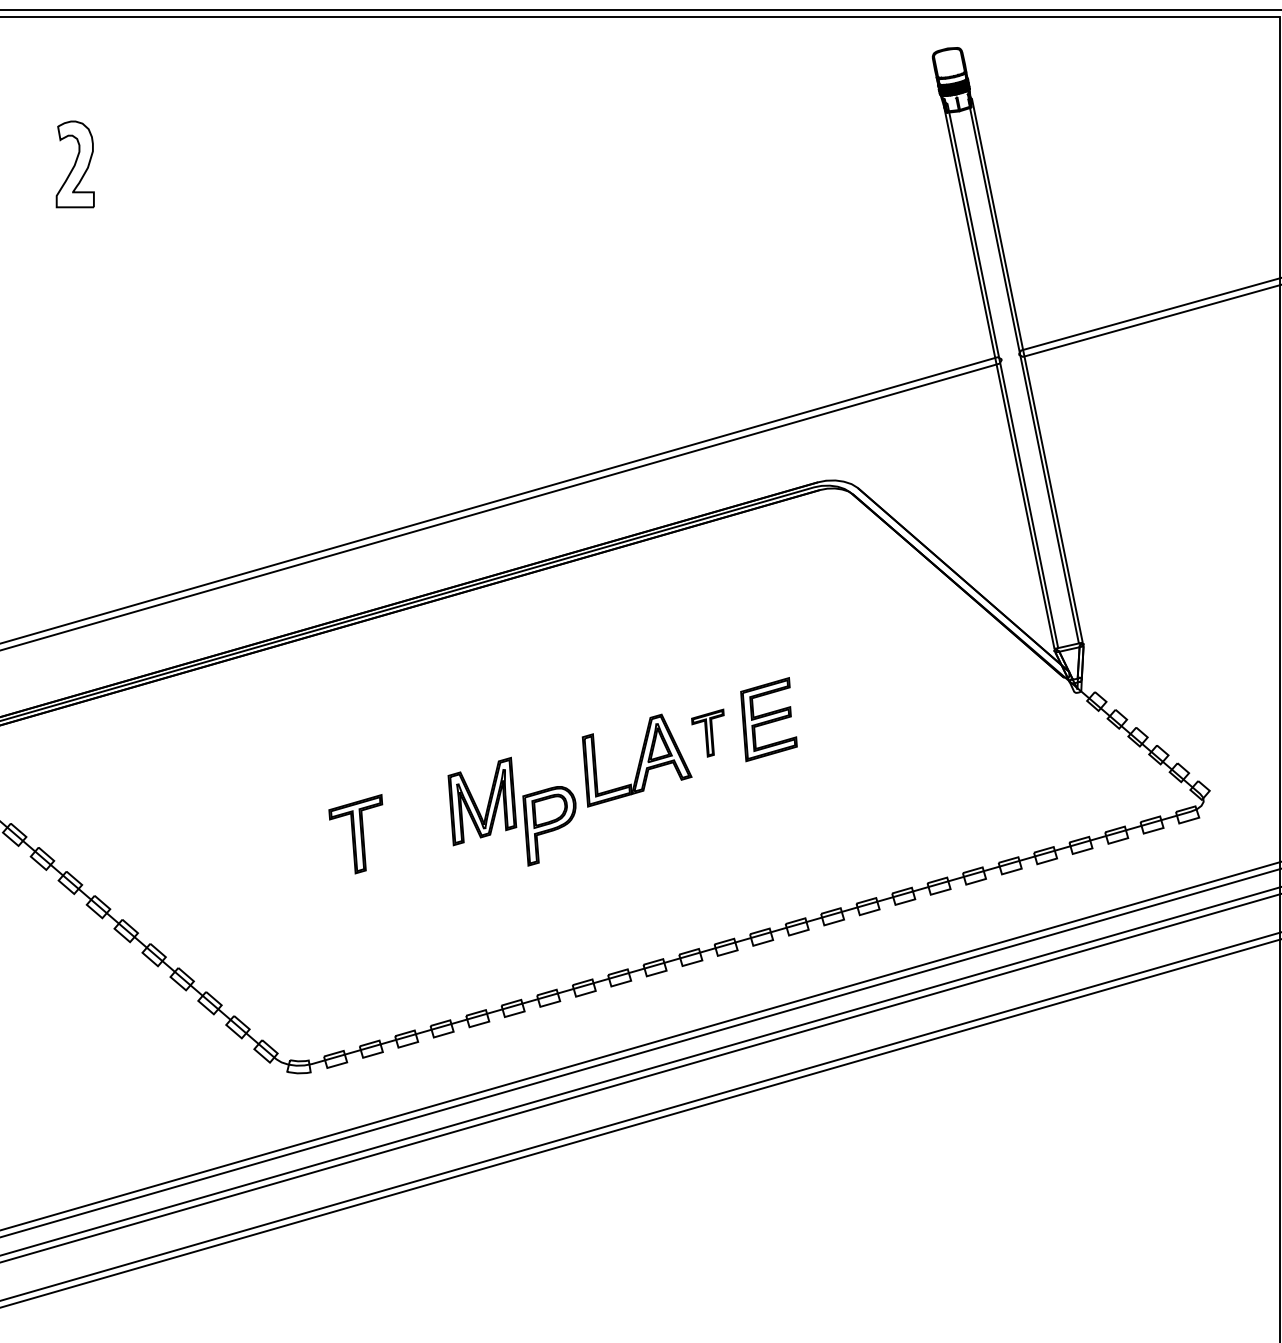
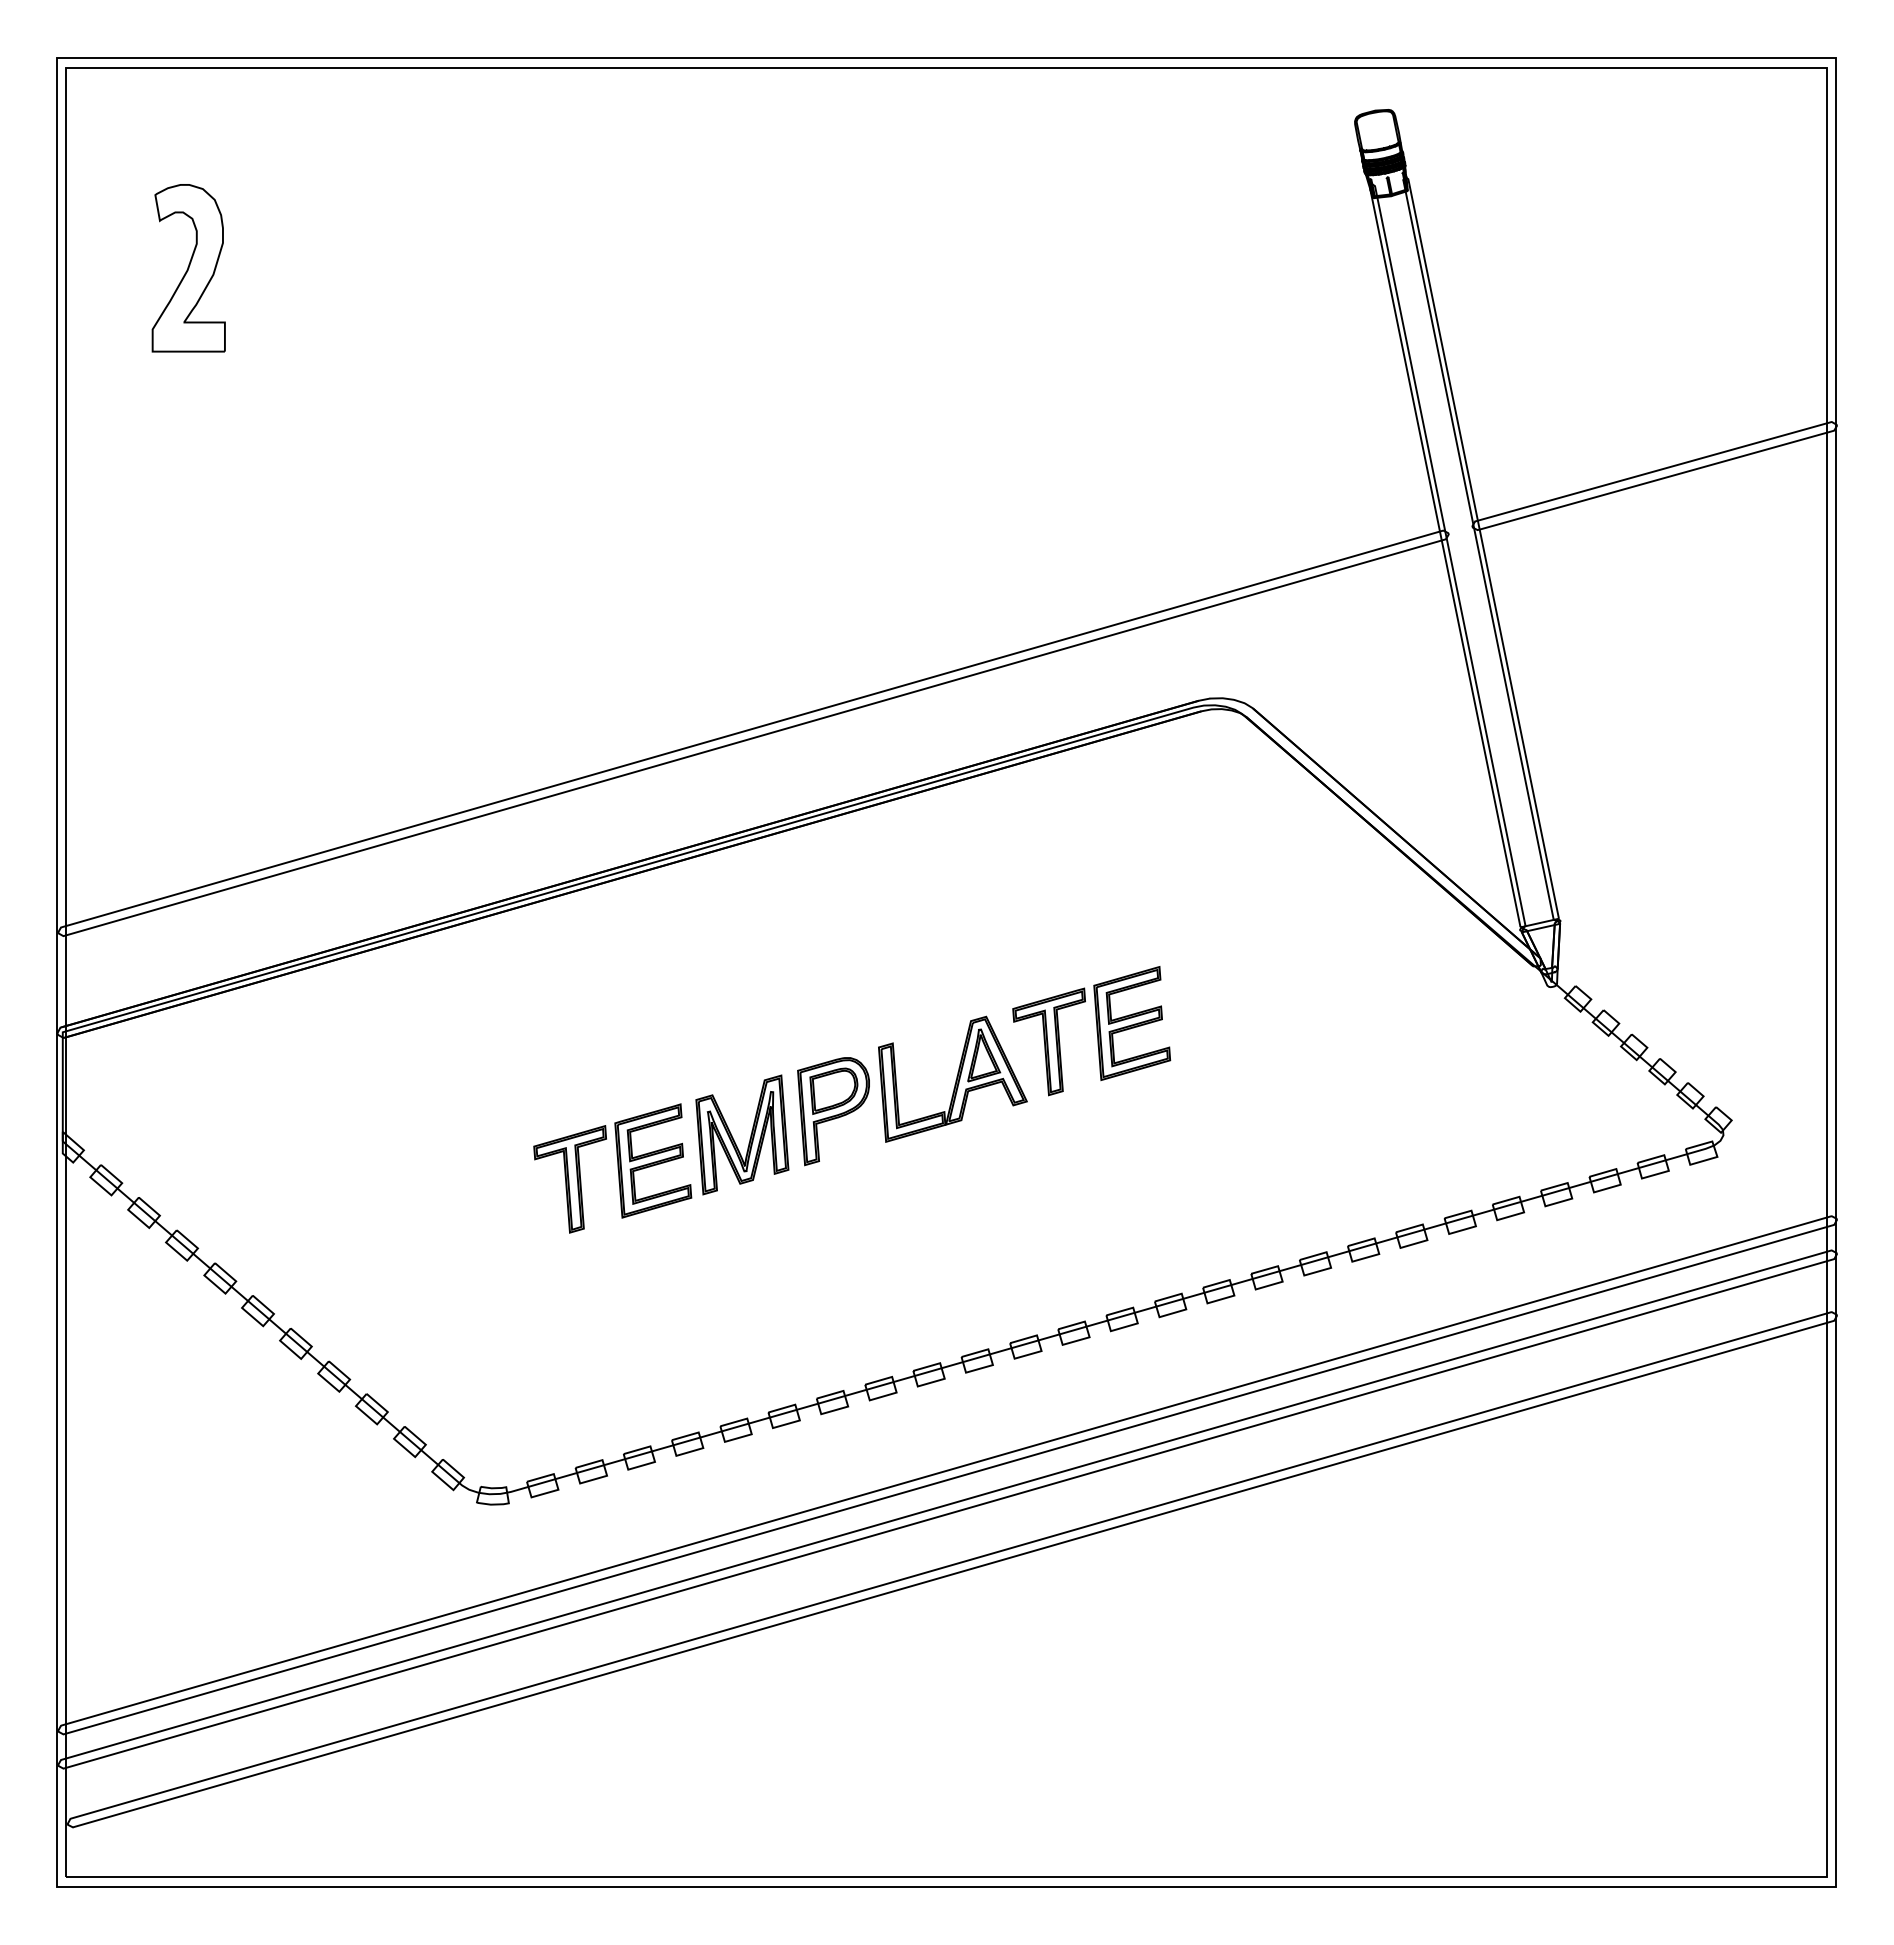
part: (75, 164) -> (188, 268), size x1.43
part: (707, 732) -> (1048, 1041), size x1.67
part: (417, 820) -> (653, 1160), added
part: (549, 826) -> (833, 1111), moved

